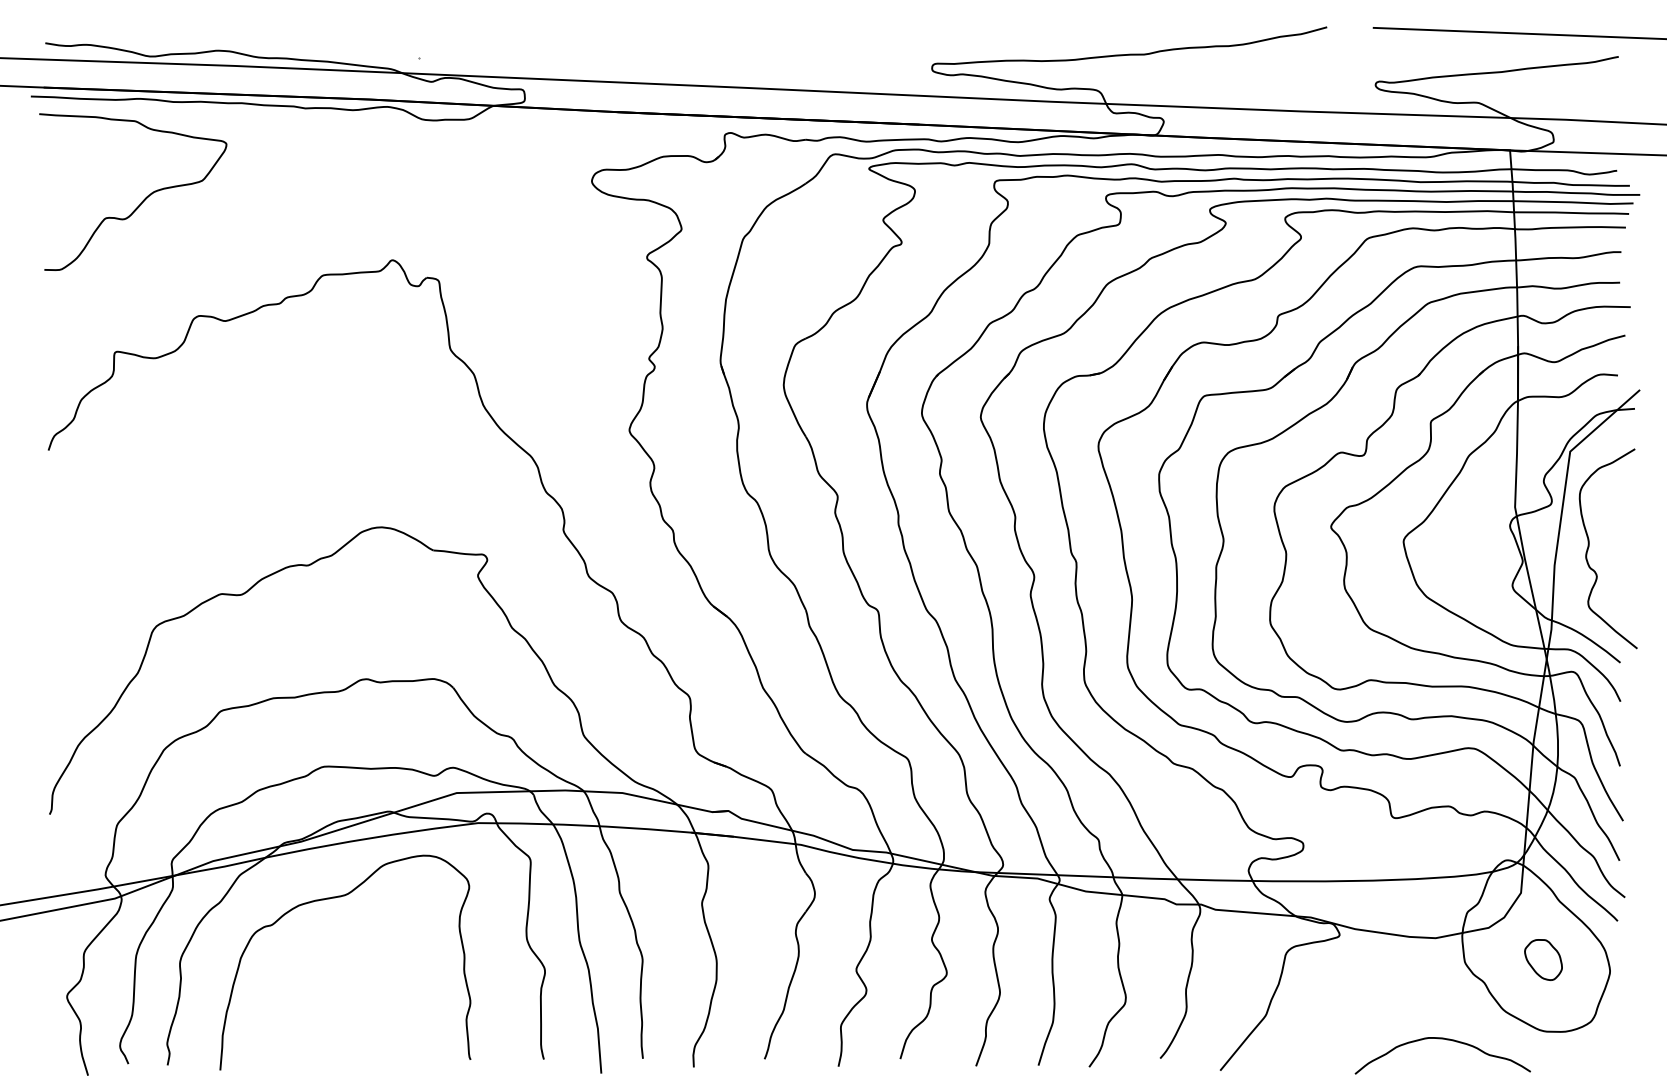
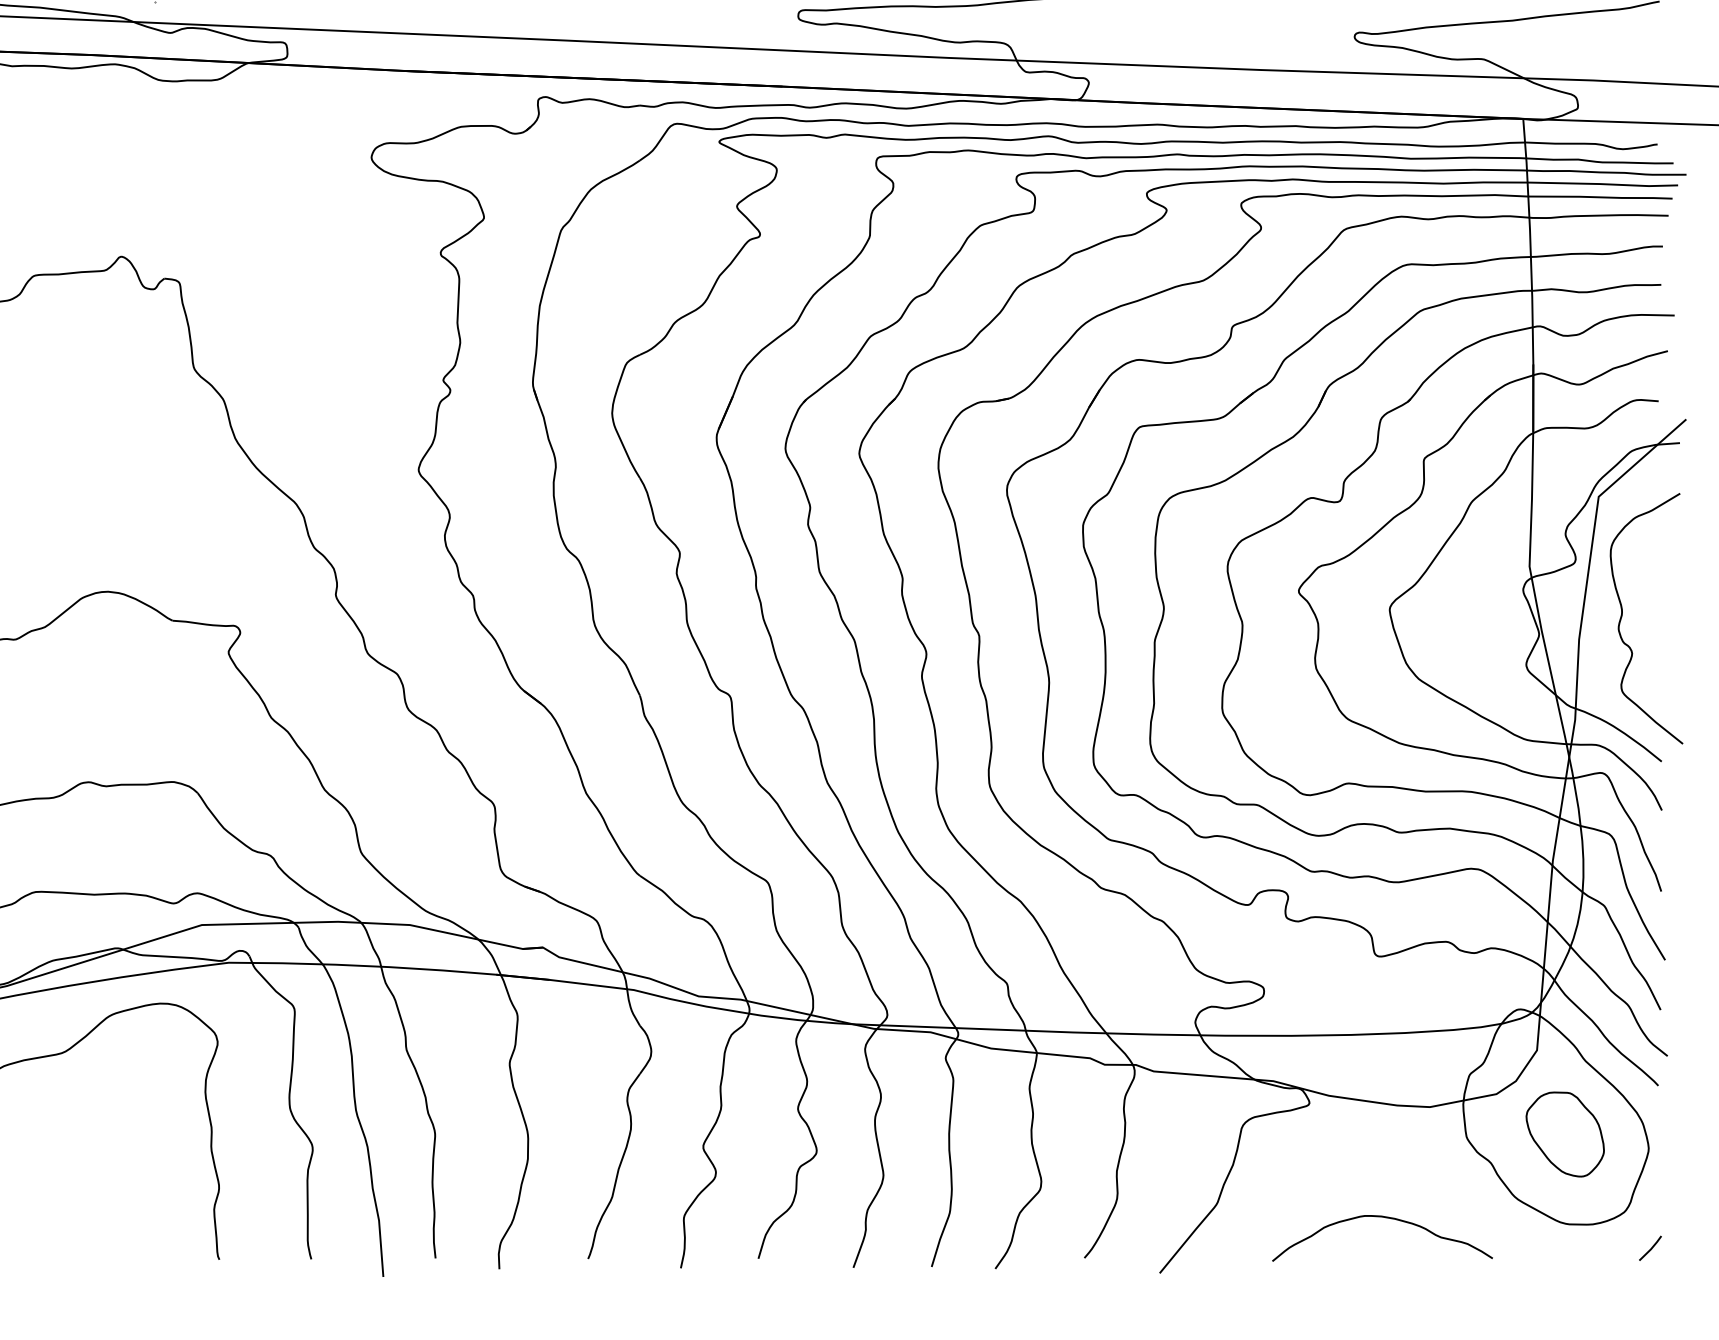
part: (1543, 959) -> (1565, 1133), size x1.67
curve: (1446, 1040) -> (1387, 1219), moved
line: (1611, 1050) -> (1650, 1247), added

